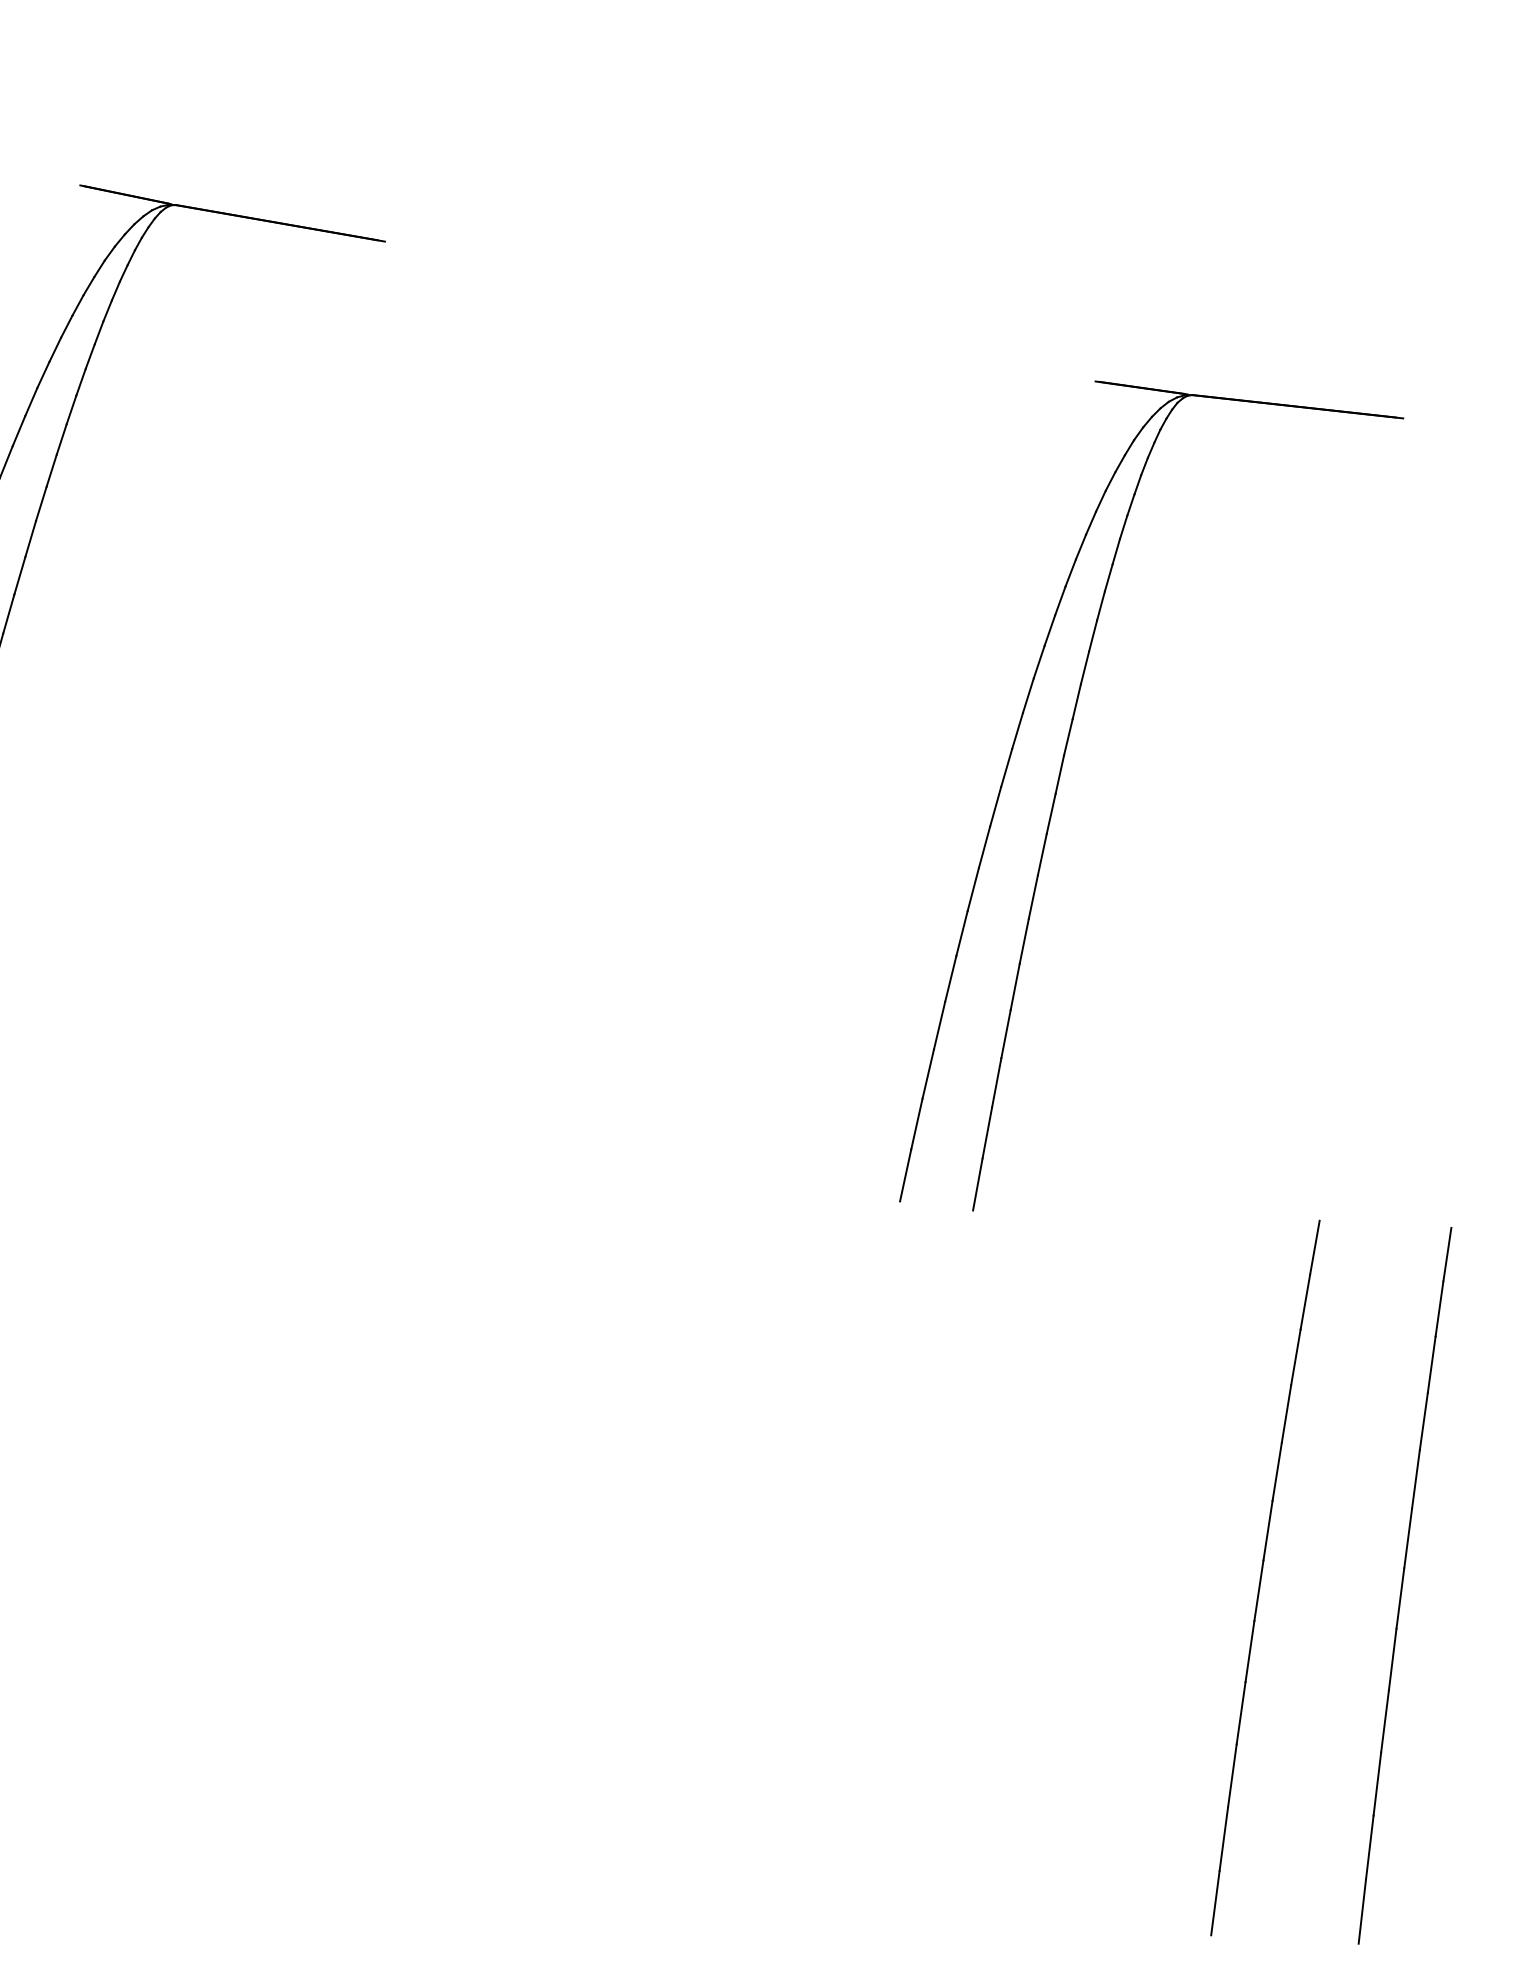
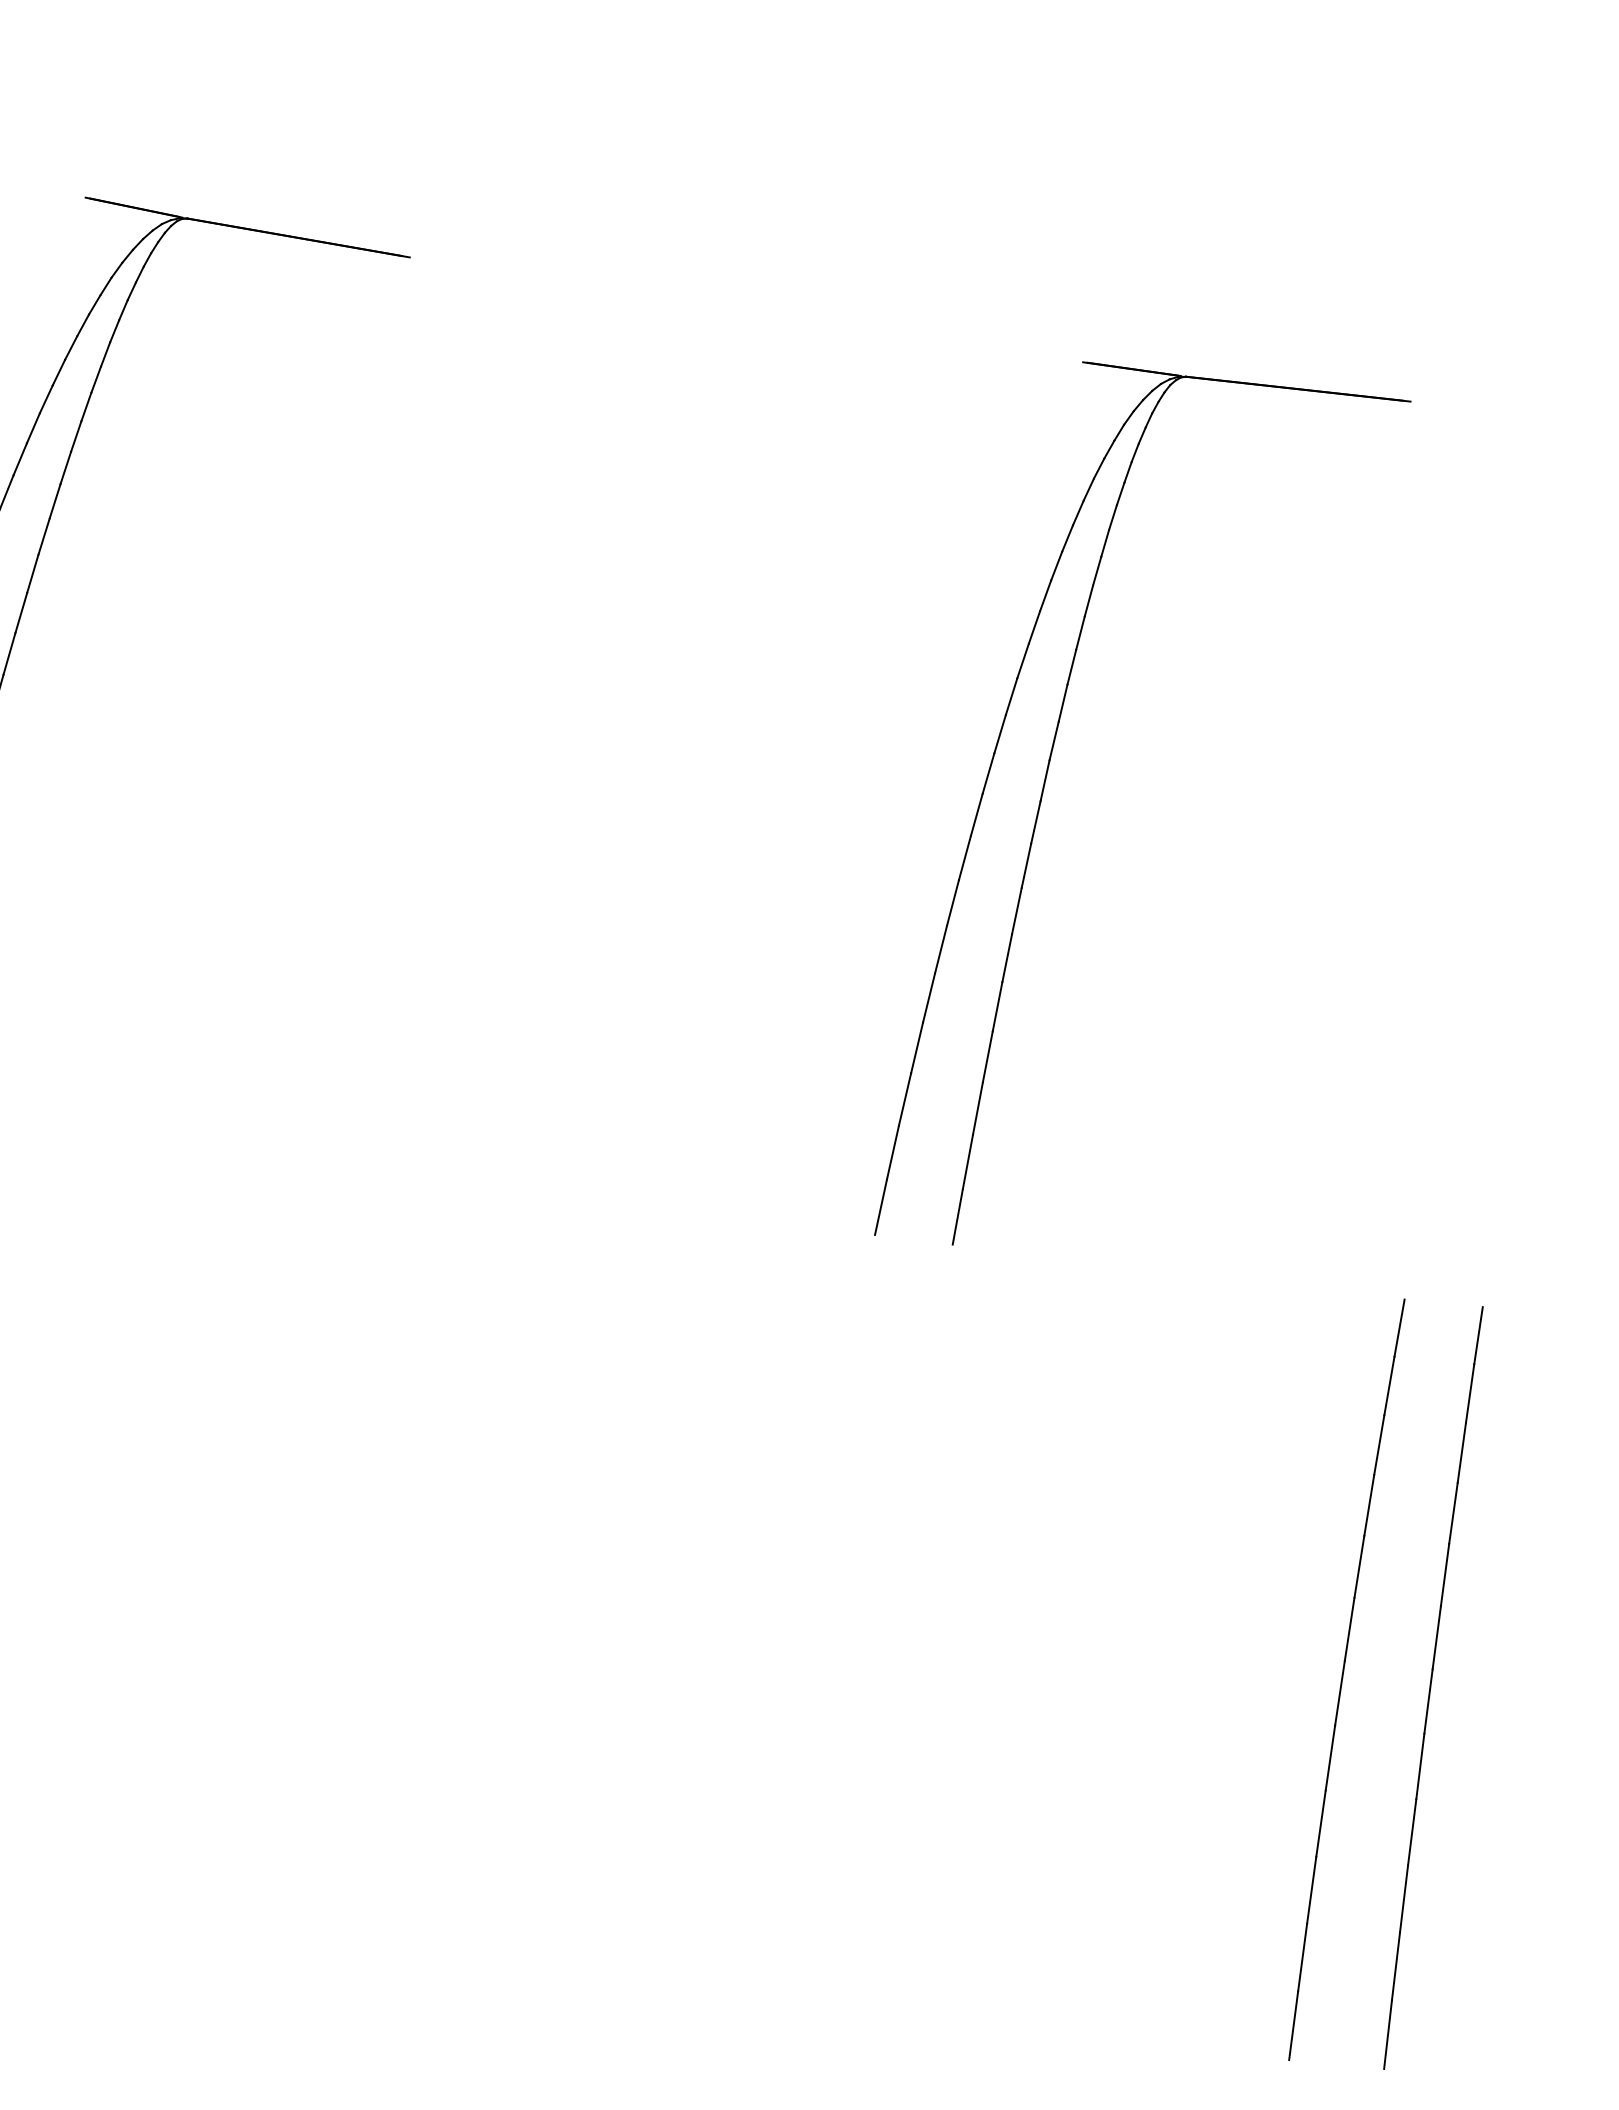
part: (1061, 774) -> (1046, 780), moved
part: (1405, 1585) -> (1433, 1687), moved

